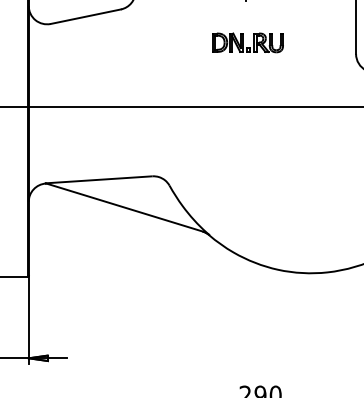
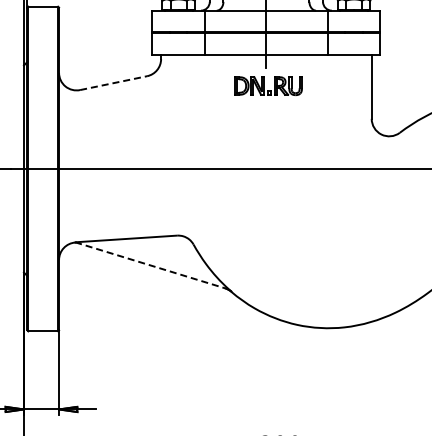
line: (86, 17) -> (114, 83), solid -> dashed
part: (248, 42) -> (268, 85), moved
line: (124, 207) -> (150, 265), solid -> dashed

